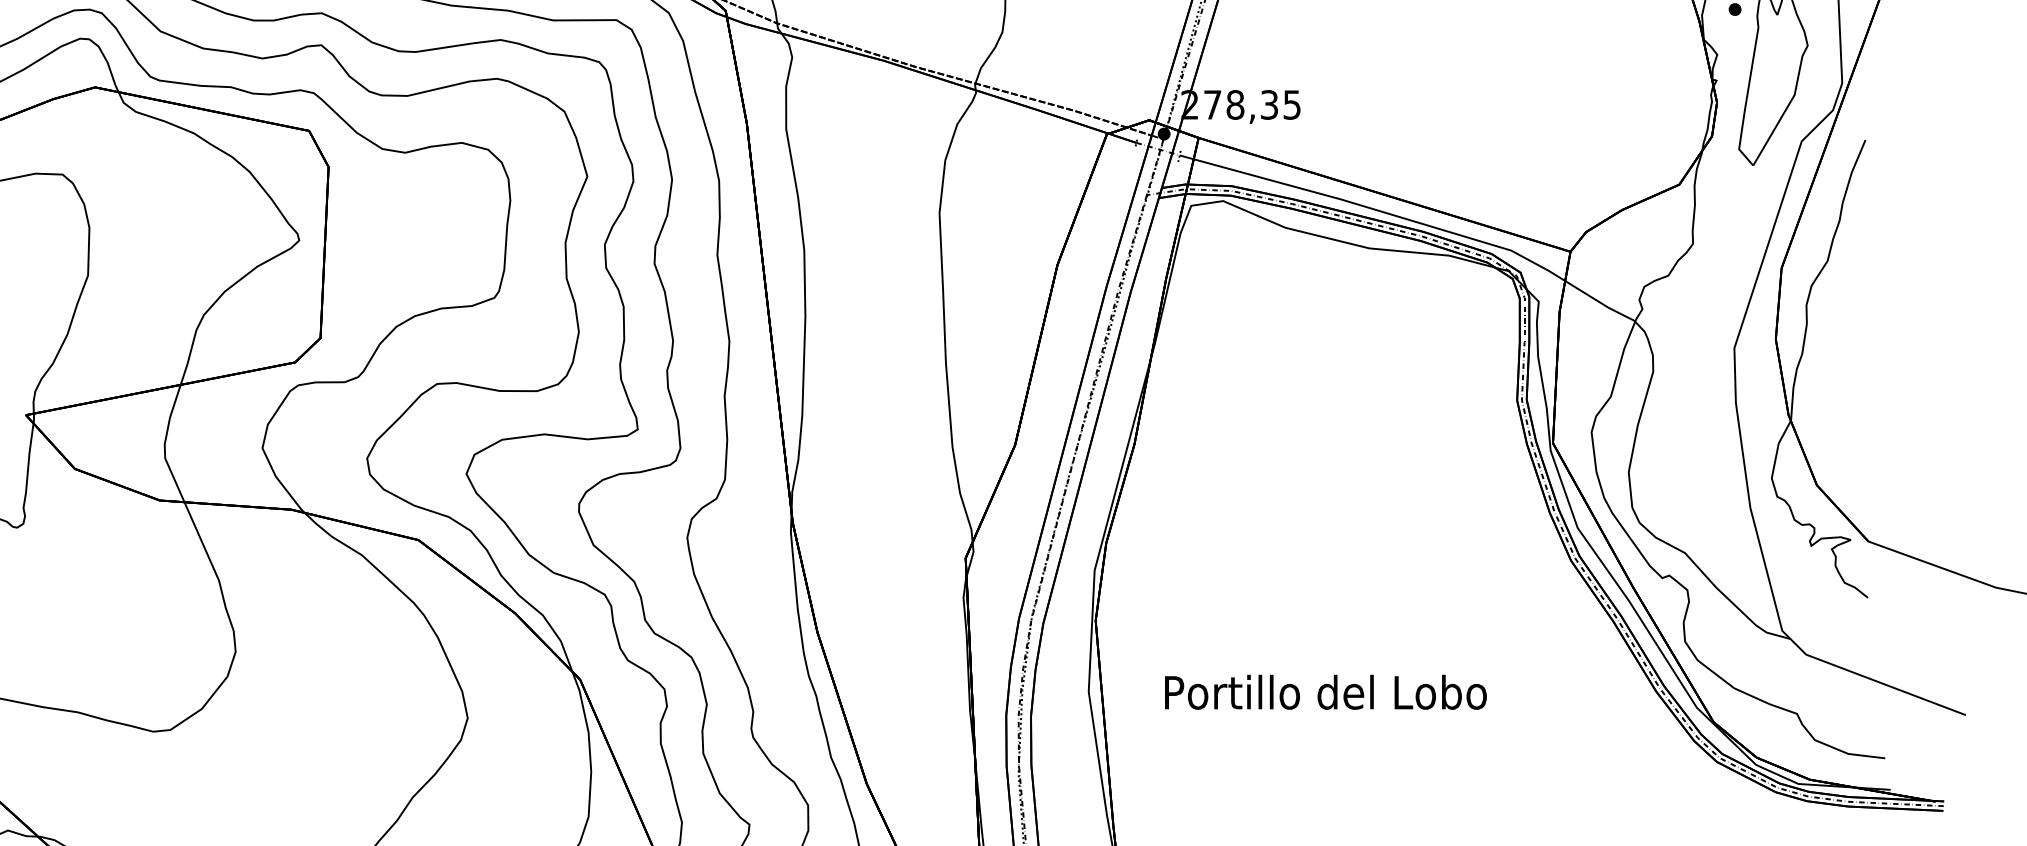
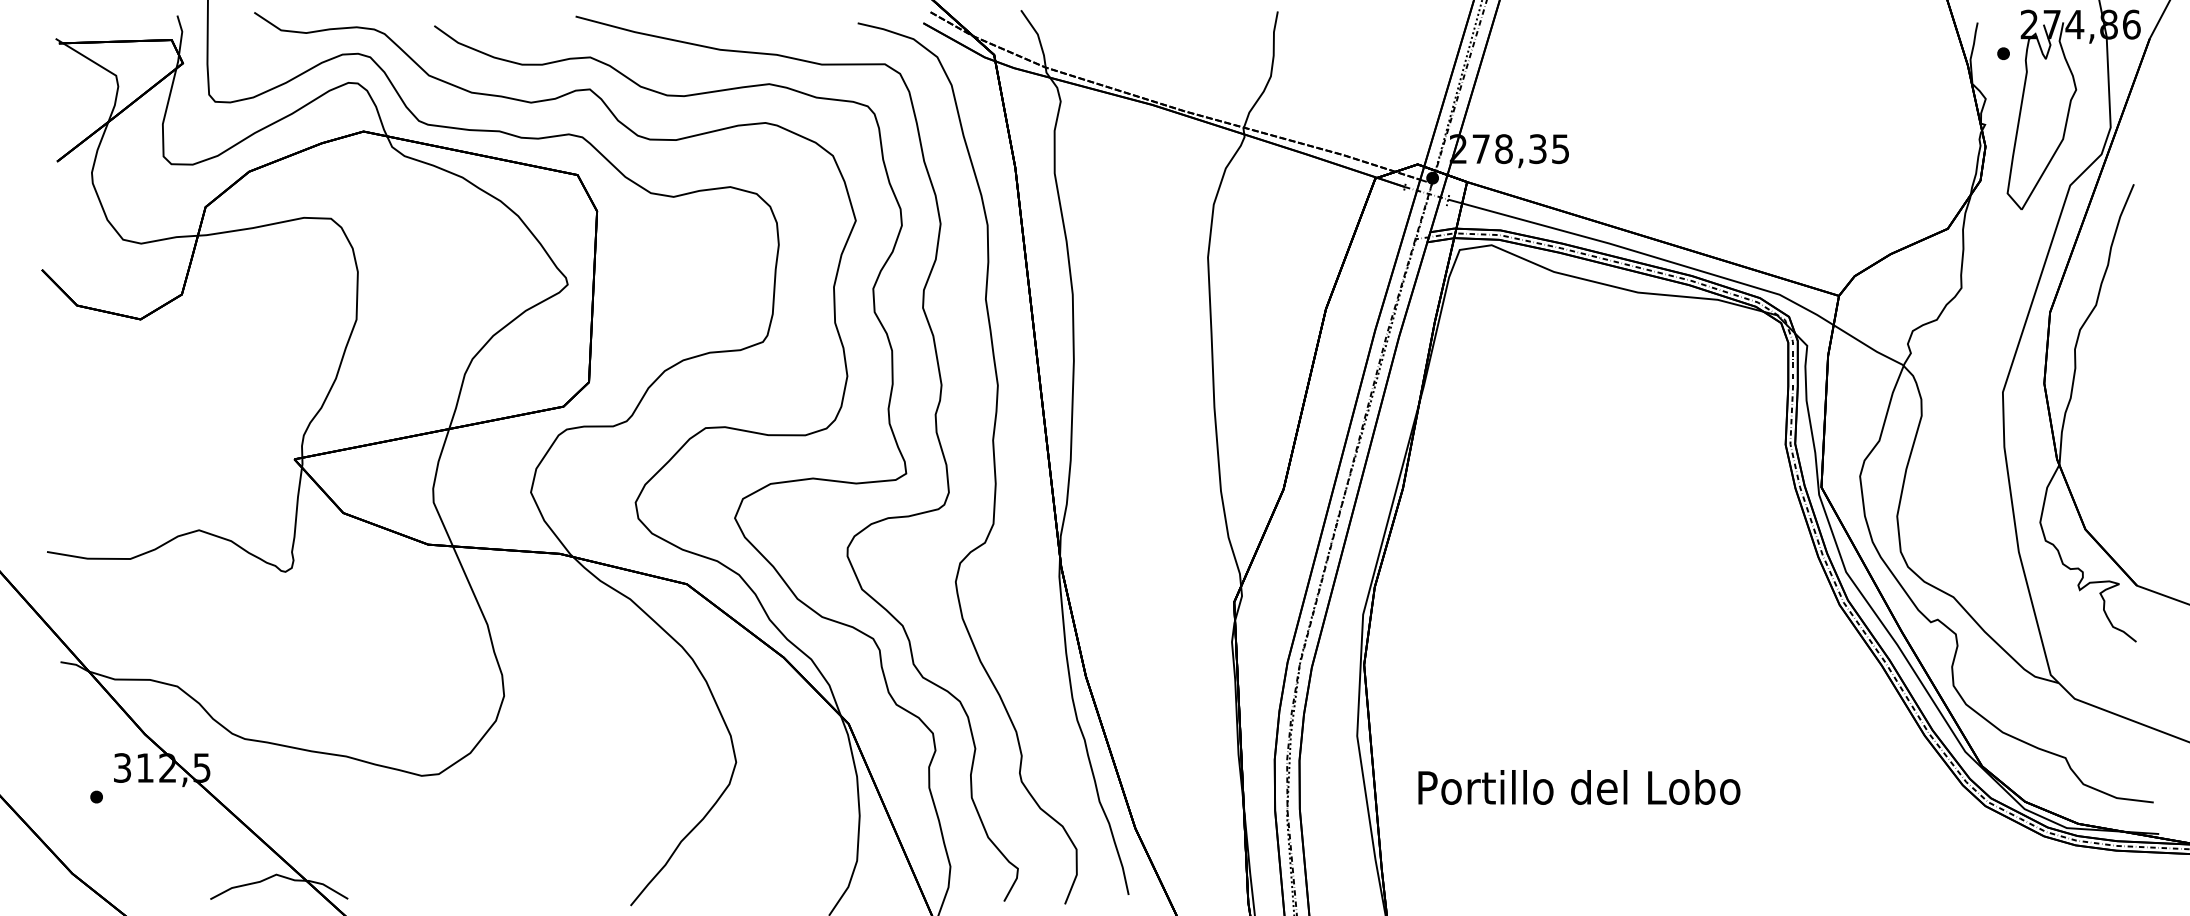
text: (1326, 692) -> (1579, 787), moved

